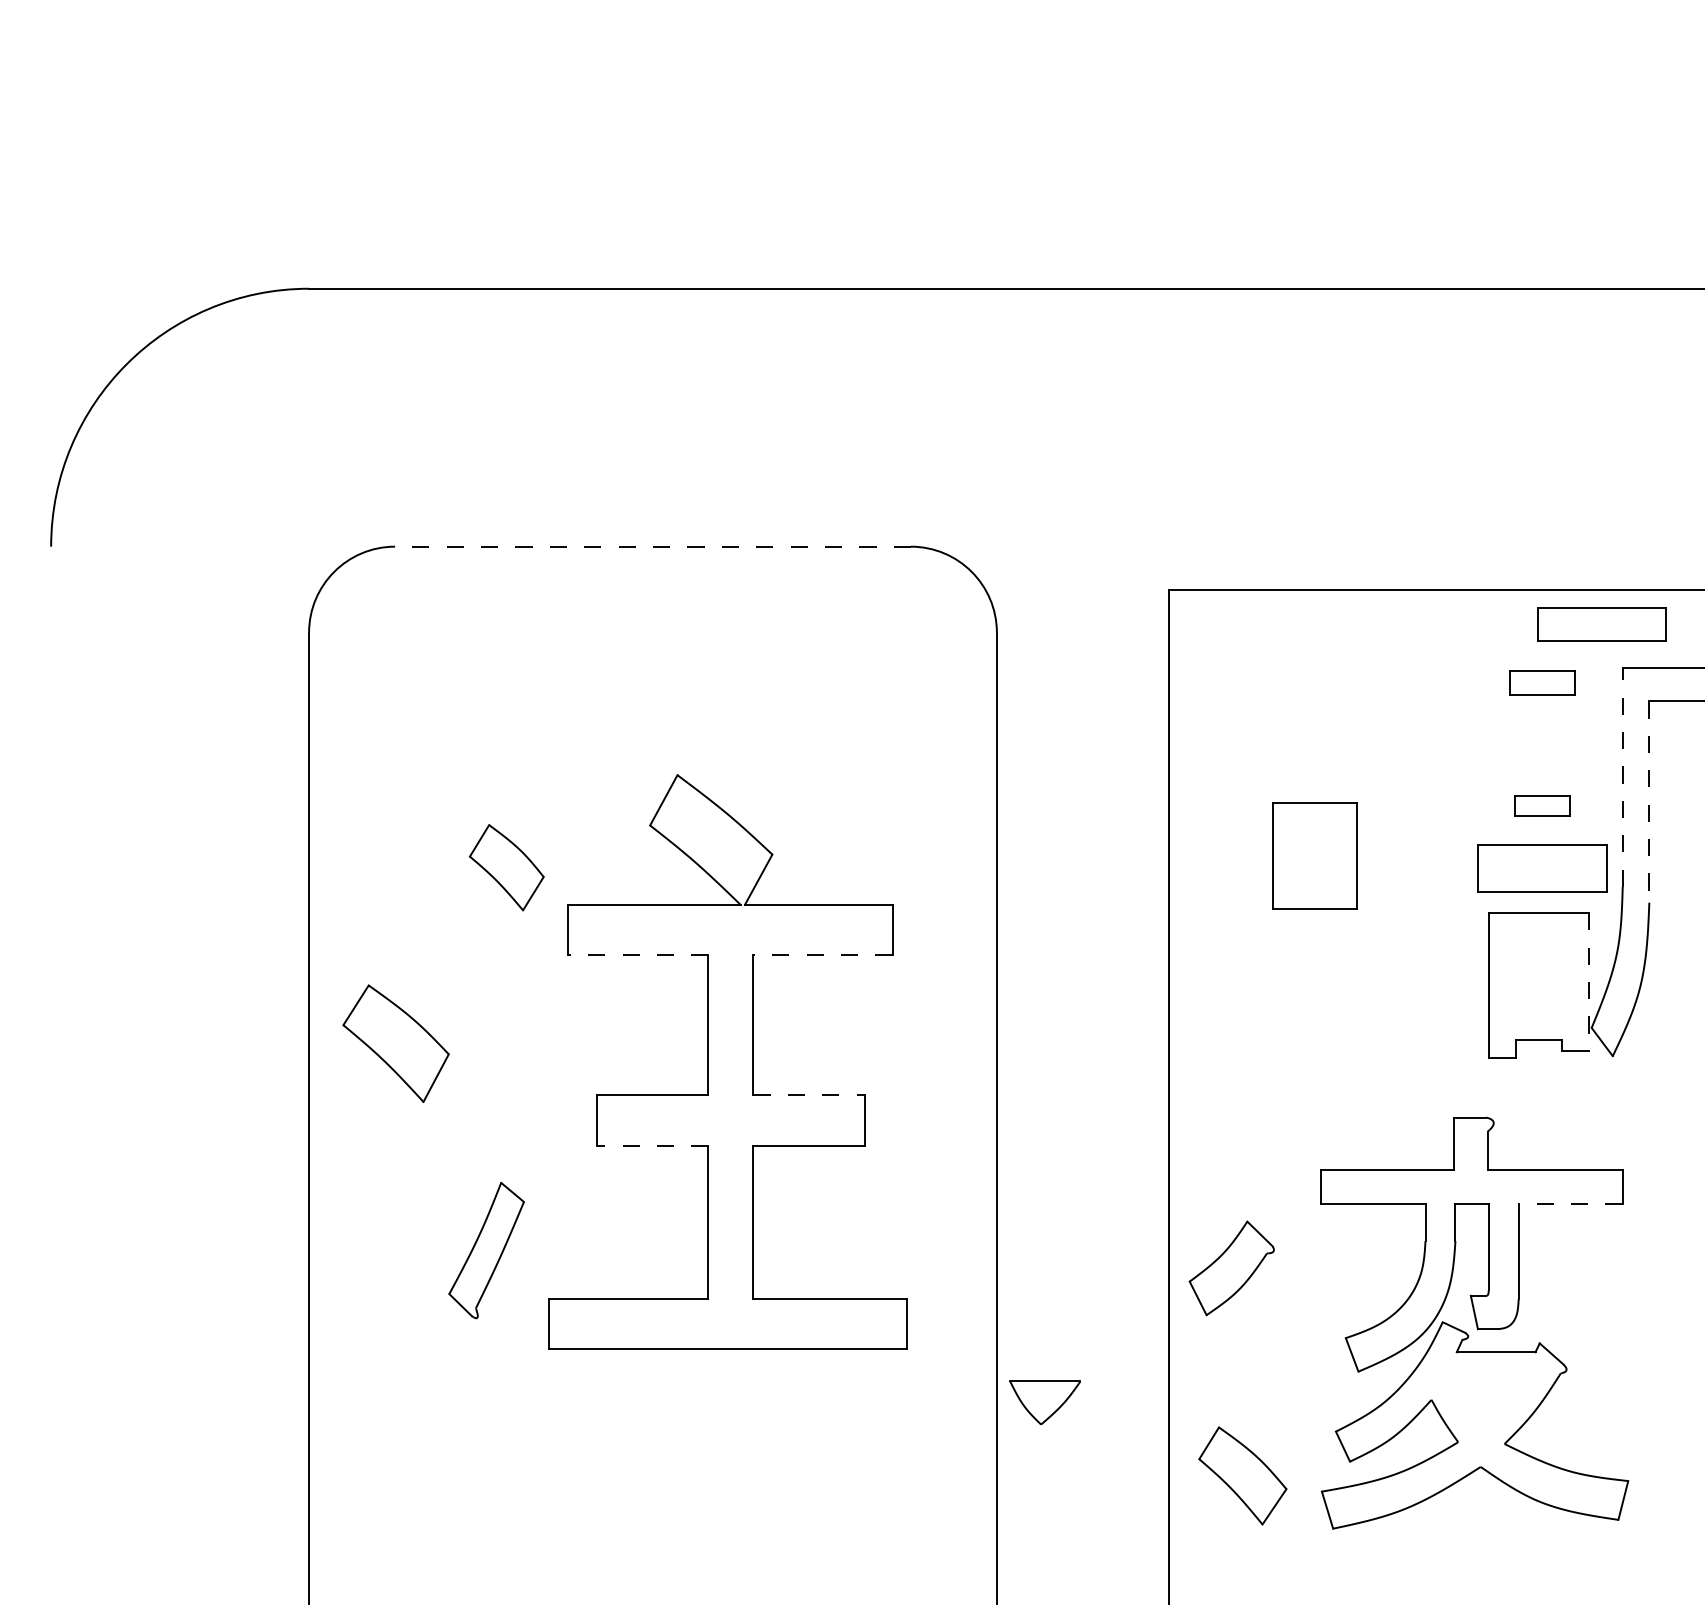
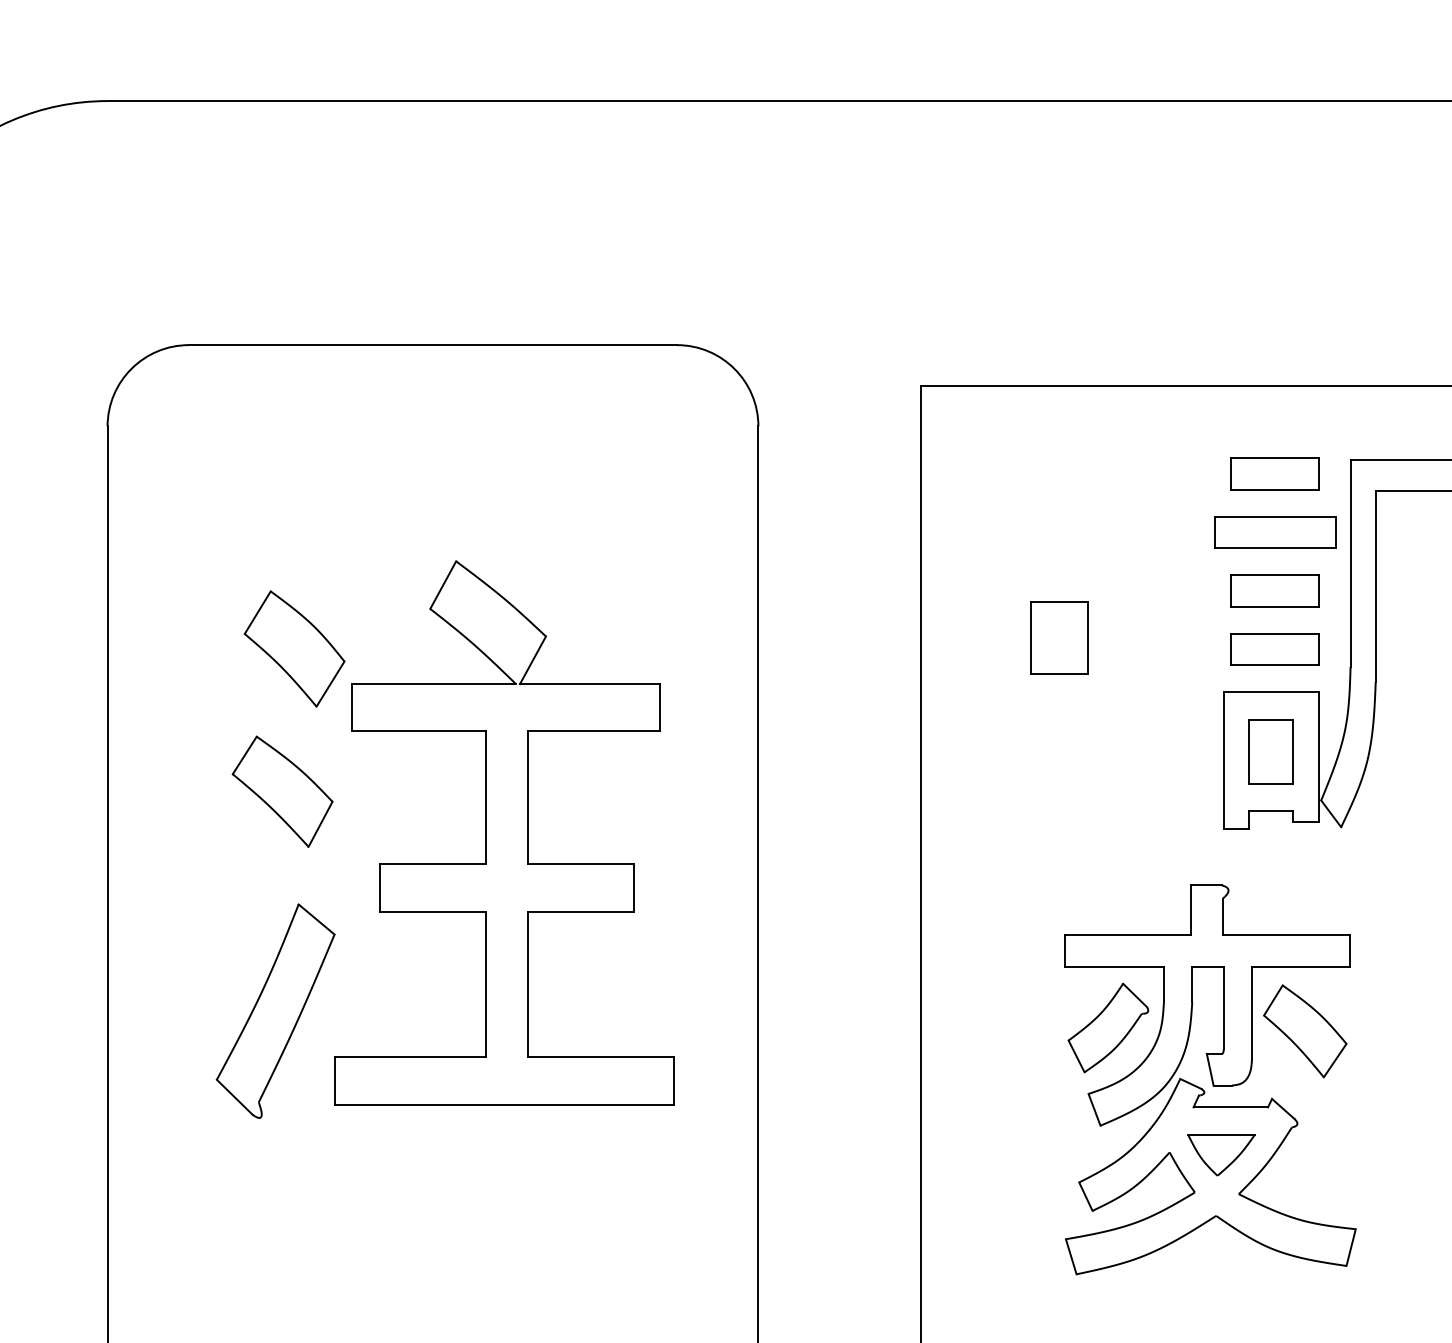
line: (652, 546) -> (432, 344), dashed -> solid
part: (1601, 624) -> (1274, 532), moved
part: (1542, 682) -> (1274, 473), size x1.43
line: (1622, 776) -> (1350, 562), dashed -> solid
line: (1649, 802) -> (1375, 587), dashed -> solid
part: (1542, 806) -> (1274, 590), size x1.67
part: (1314, 855) -> (1058, 637), size x0.71
part: (506, 867) -> (294, 648), size x1.43
part: (1542, 867) -> (1274, 648), size x0.71
line: (637, 955) -> (418, 731), dashed -> solid
line: (822, 955) -> (593, 731), dashed -> solid
part: (1538, 975) -> (1270, 750), added
line: (1588, 982) -> (1318, 757), dashed -> solid
part: (395, 1043) -> (282, 791), moved
line: (809, 1095) -> (581, 864), dashed -> solid
line: (652, 1145) -> (432, 911), dashed -> solid
line: (1570, 1203) -> (1301, 966), dashed -> solid
part: (486, 1250) -> (275, 1011), size x1.67
part: (1231, 1268) -> (1108, 1028), moved
part: (1044, 1402) -> (1220, 1154), moved
part: (1242, 1475) -> (1304, 1030), moved

